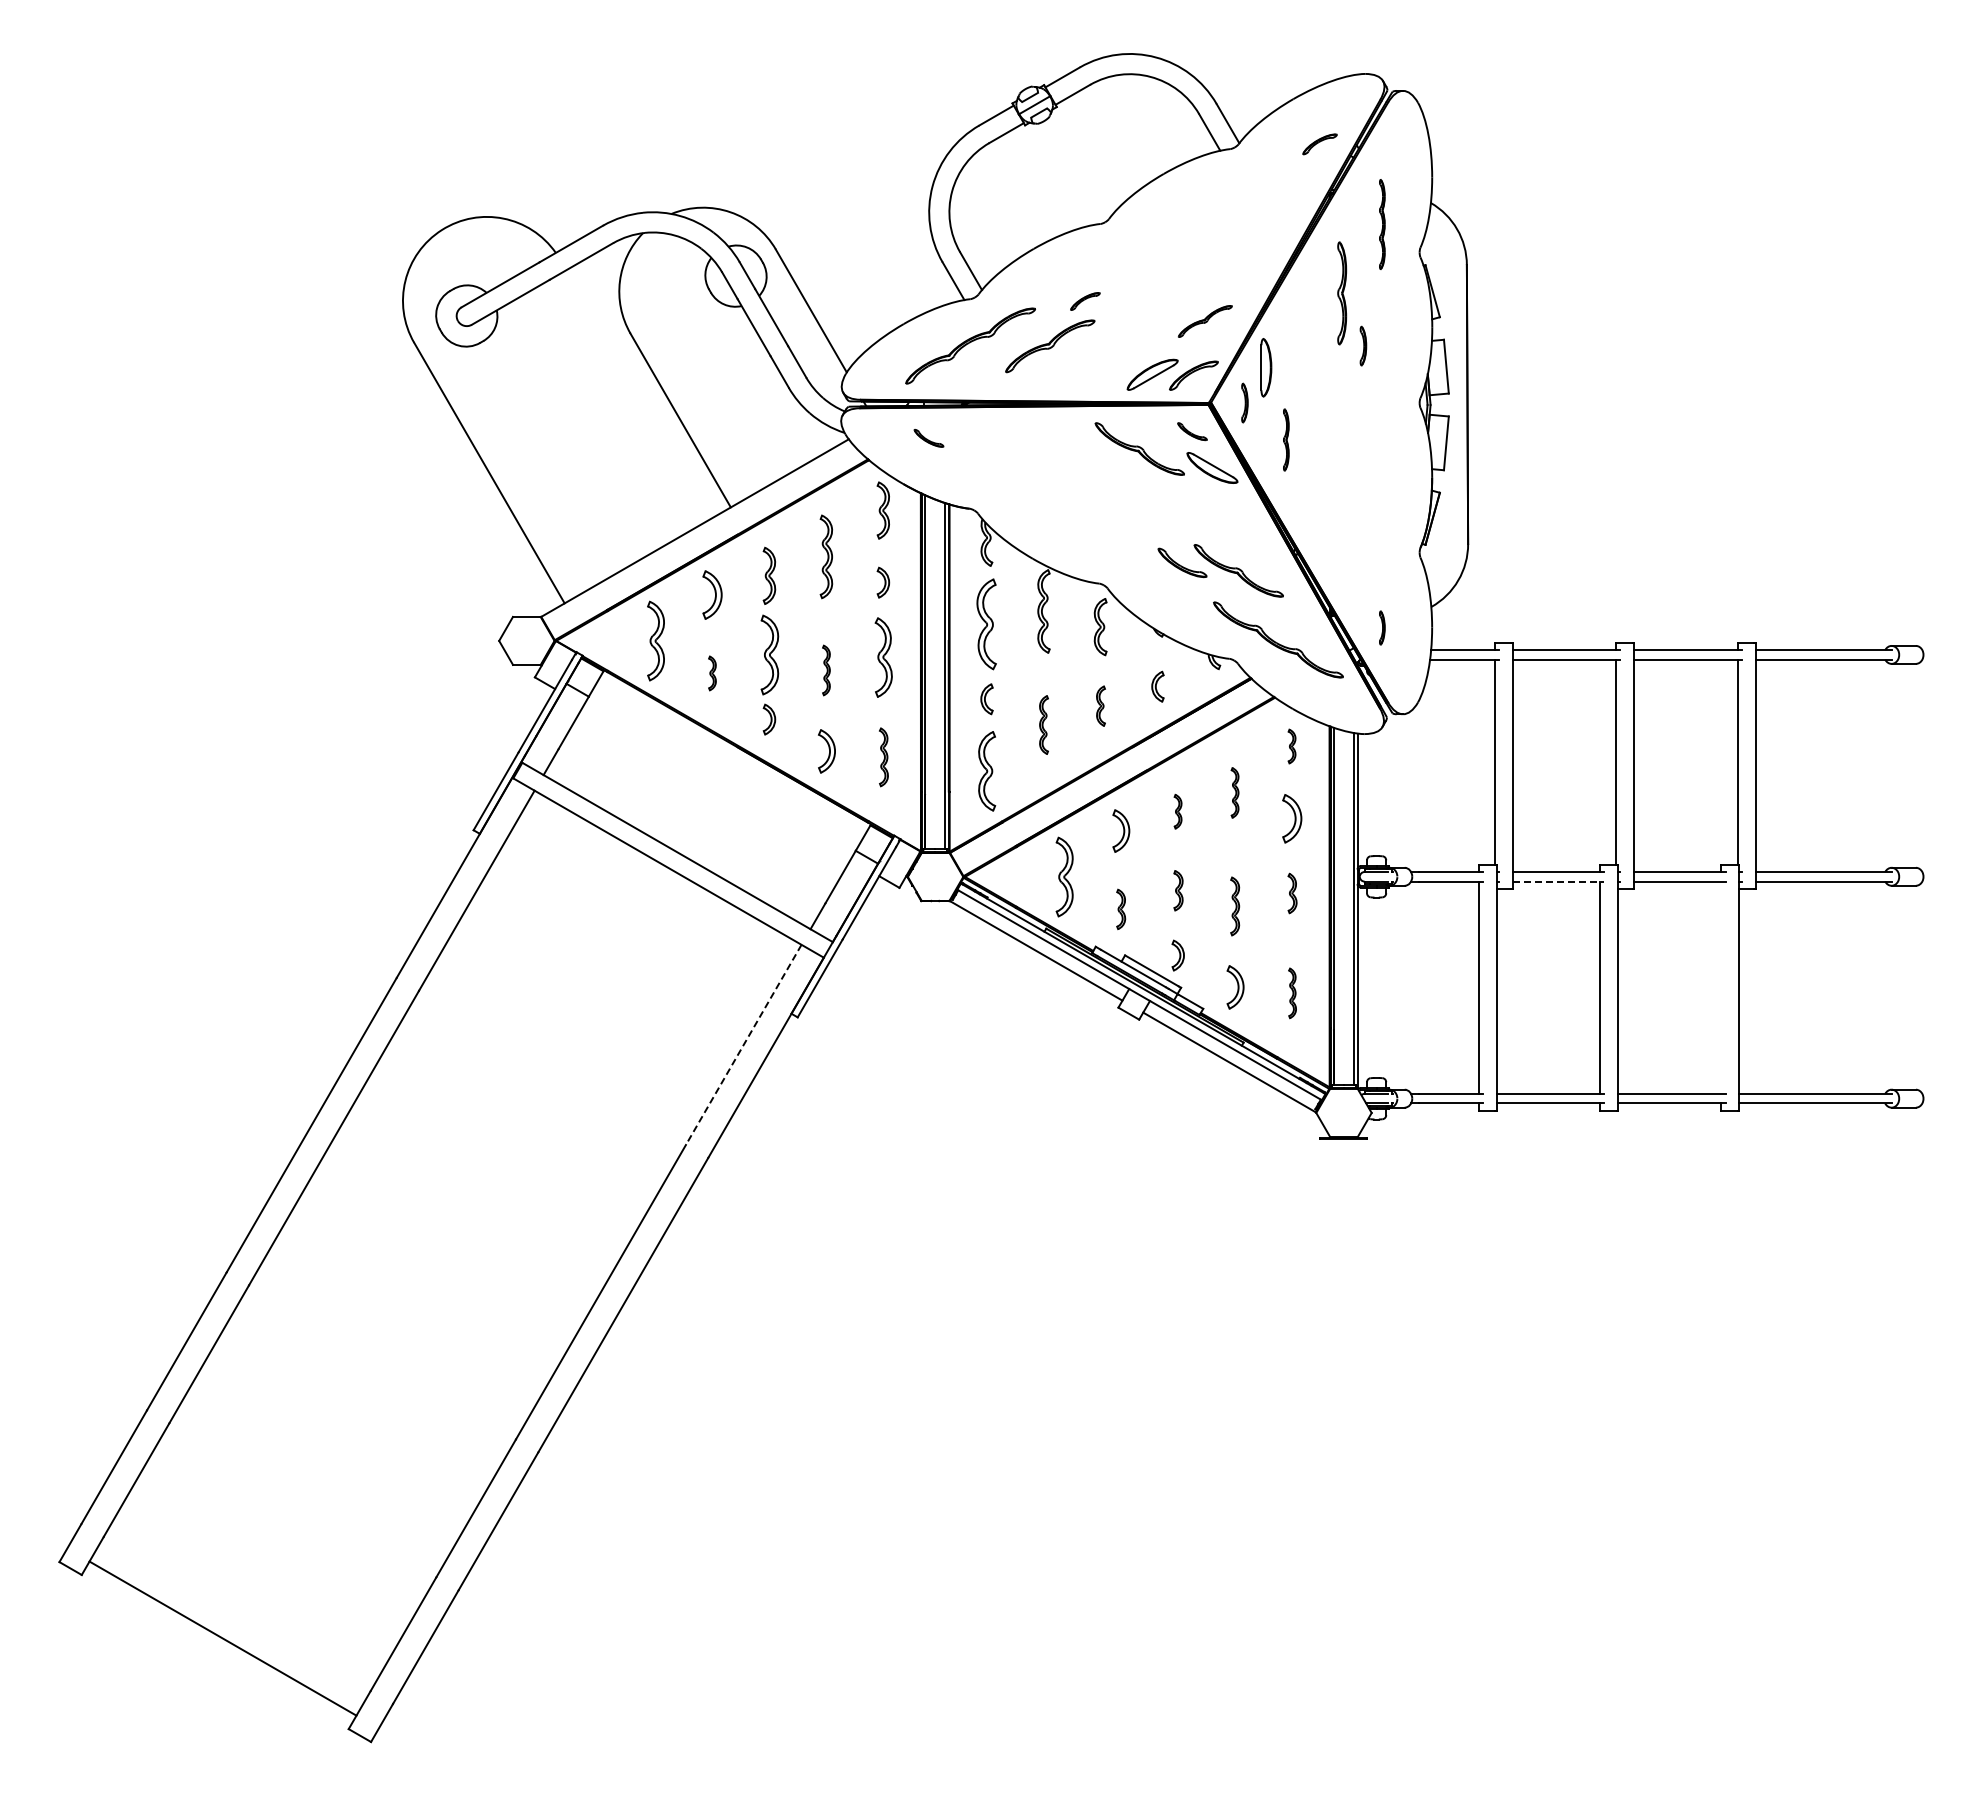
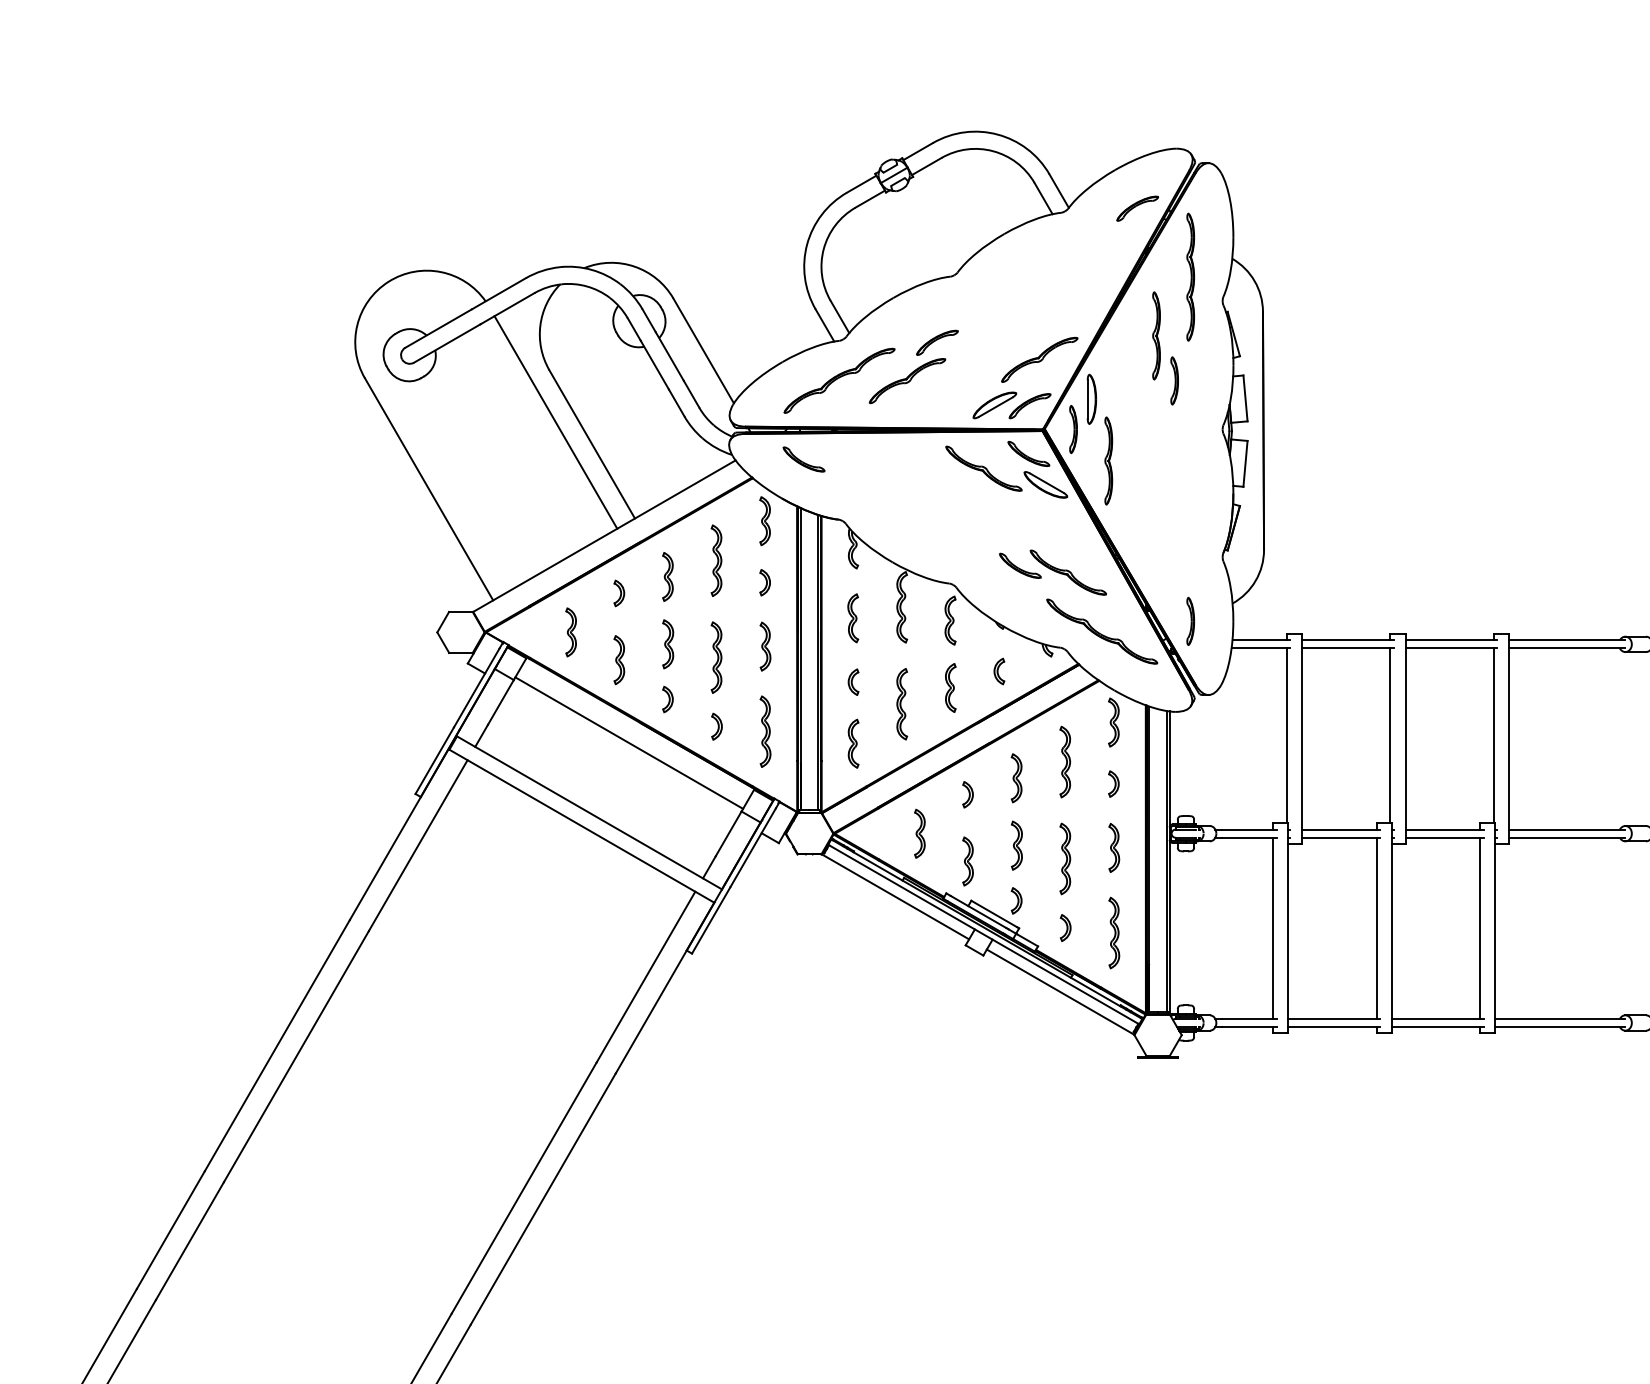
part: (1319, 144) -> (1137, 208), size x1.43
part: (1382, 224) -> (1190, 277), size x1.67
part: (1085, 301) -> (937, 342), size x1.67
part: (1205, 321) -> (1039, 359), size x1.67
part: (1363, 345) -> (1174, 380), size x1.43
line: (638, 394) -> (556, 422), added
part: (1244, 402) -> (1073, 429), size x1.43
part: (1192, 431) -> (1028, 453), size x1.67
part: (928, 438) -> (803, 459), size x1.67
part: (1286, 439) -> (1109, 460), size x1.67
part: (712, 595) -> (619, 593), size x0.62
part: (986, 624) -> (853, 618), size x0.62
part: (1382, 627) -> (1190, 620), size x1.67
part: (655, 640) -> (570, 632), size x0.71
part: (769, 654) -> (667, 644), size x0.71
part: (883, 657) -> (765, 646), size x0.71
part: (826, 670) -> (716, 657), size x1.67
part: (712, 673) -> (619, 660), size x1.67
part: (1100, 706) -> (950, 688), size x1.43
part: (1043, 724) -> (901, 703), size x1.43
part: (1291, 746) -> (1113, 722), size x1.67
part: (826, 751) -> (716, 726), size x0.71
part: (883, 757) -> (765, 731), size x1.43
line: (723, 770) -> (628, 742), added
part: (986, 771) -> (853, 743), size x0.71
part: (1234, 792) -> (1064, 761), size x1.67
part: (1177, 811) -> (1016, 777), size x1.67
part: (1291, 818) -> (1113, 783), size x0.62
part: (1120, 831) -> (967, 795), size x0.71
part: (1064, 876) -> (919, 833), size x0.71
line: (1558, 881) -> (1341, 837), dashed -> solid
part: (1178, 890) -> (1016, 845), size x1.43
part: (1292, 893) -> (1114, 847), size x1.43
part: (1234, 906) -> (1064, 859), size x1.43
part: (1120, 909) -> (967, 861), size x1.43
part: (1235, 987) -> (1065, 928), size x0.71
line: (1721, 987) -> (1480, 928), added
part: (1292, 993) -> (1114, 933), size x1.67
line: (743, 1044) -> (645, 976), dashed -> solid

